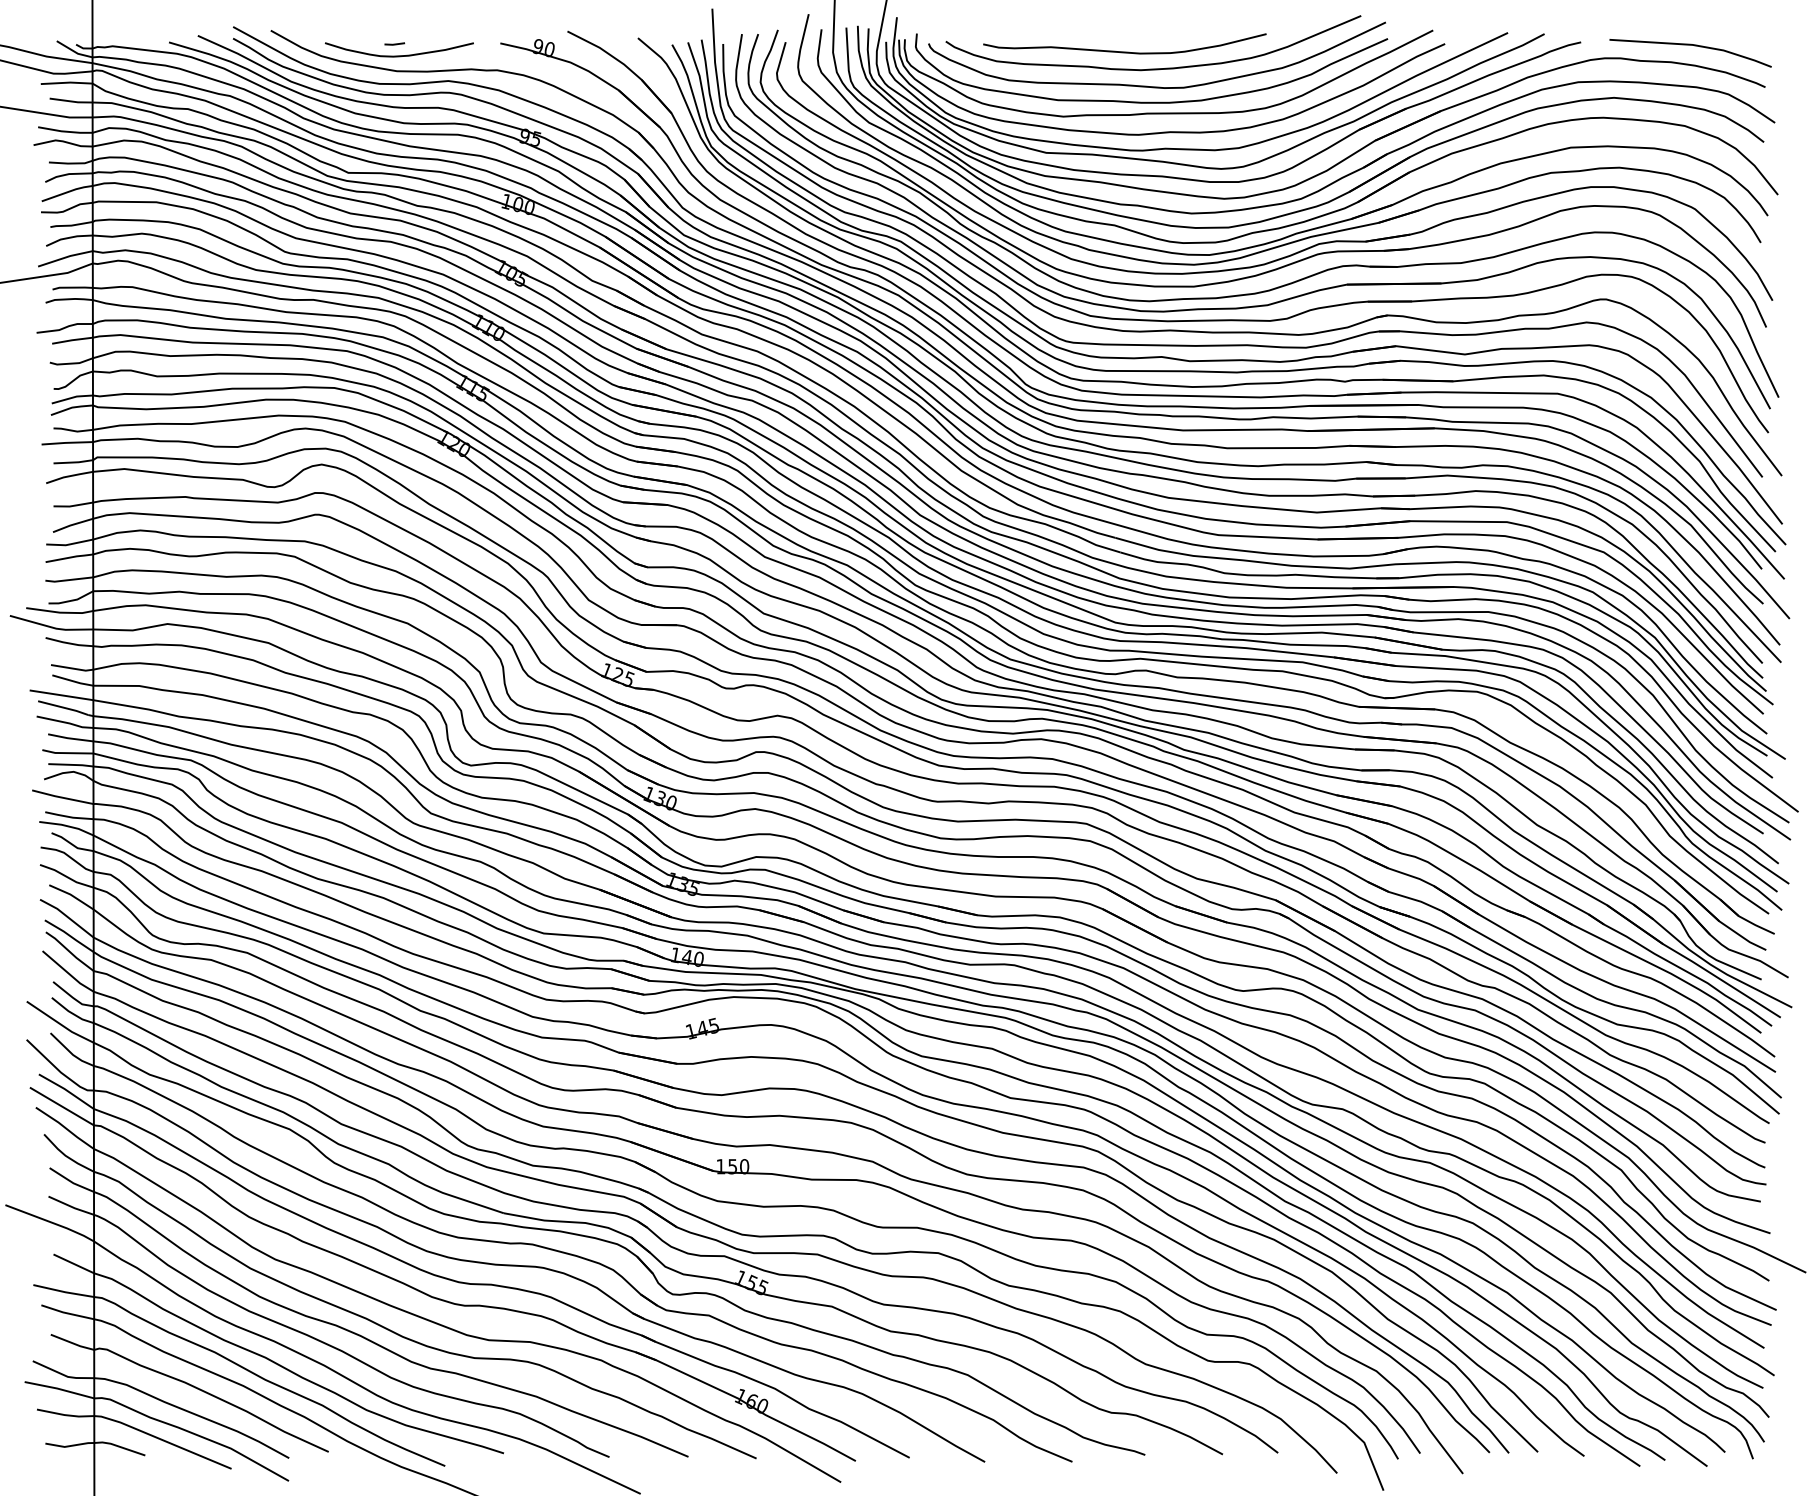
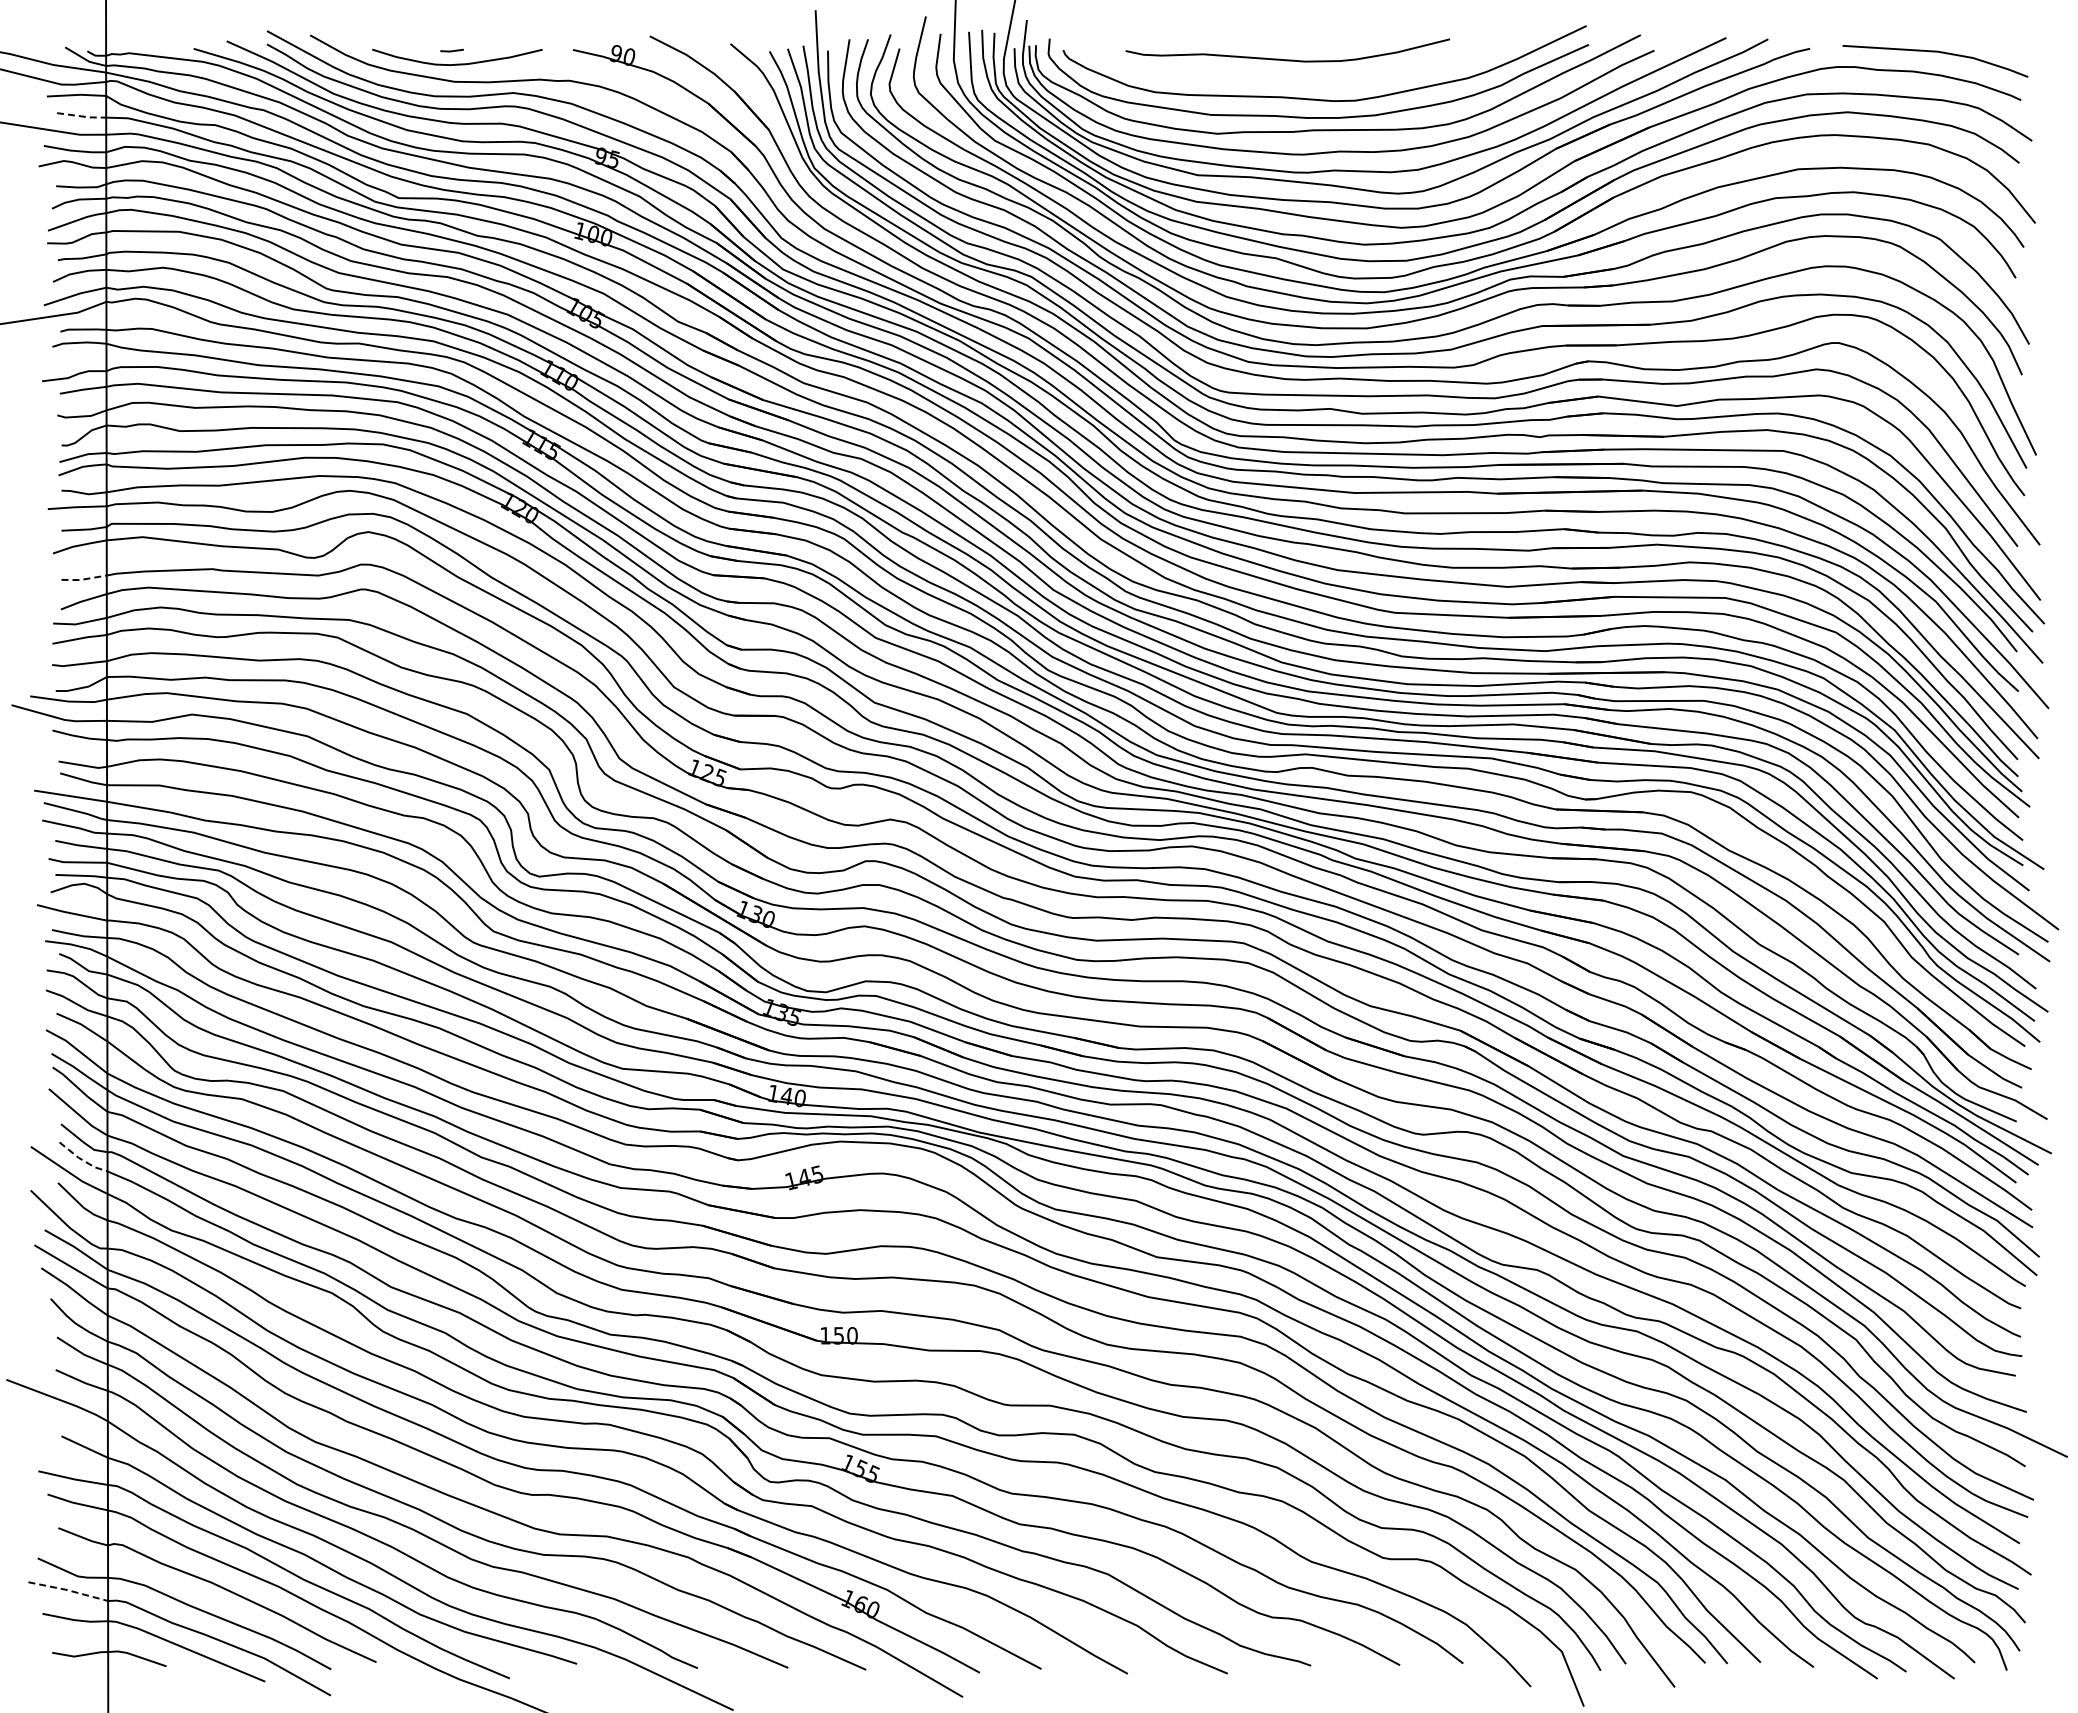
curve: (1154, 68) -> (1321, 78), removed
line: (71, 101) -> (82, 116), solid -> dashed
line: (72, 506) -> (83, 579), solid -> dashed
line: (71, 1012) -> (81, 1159), solid -> dashed
line: (58, 1389) -> (67, 1590), solid -> dashed

